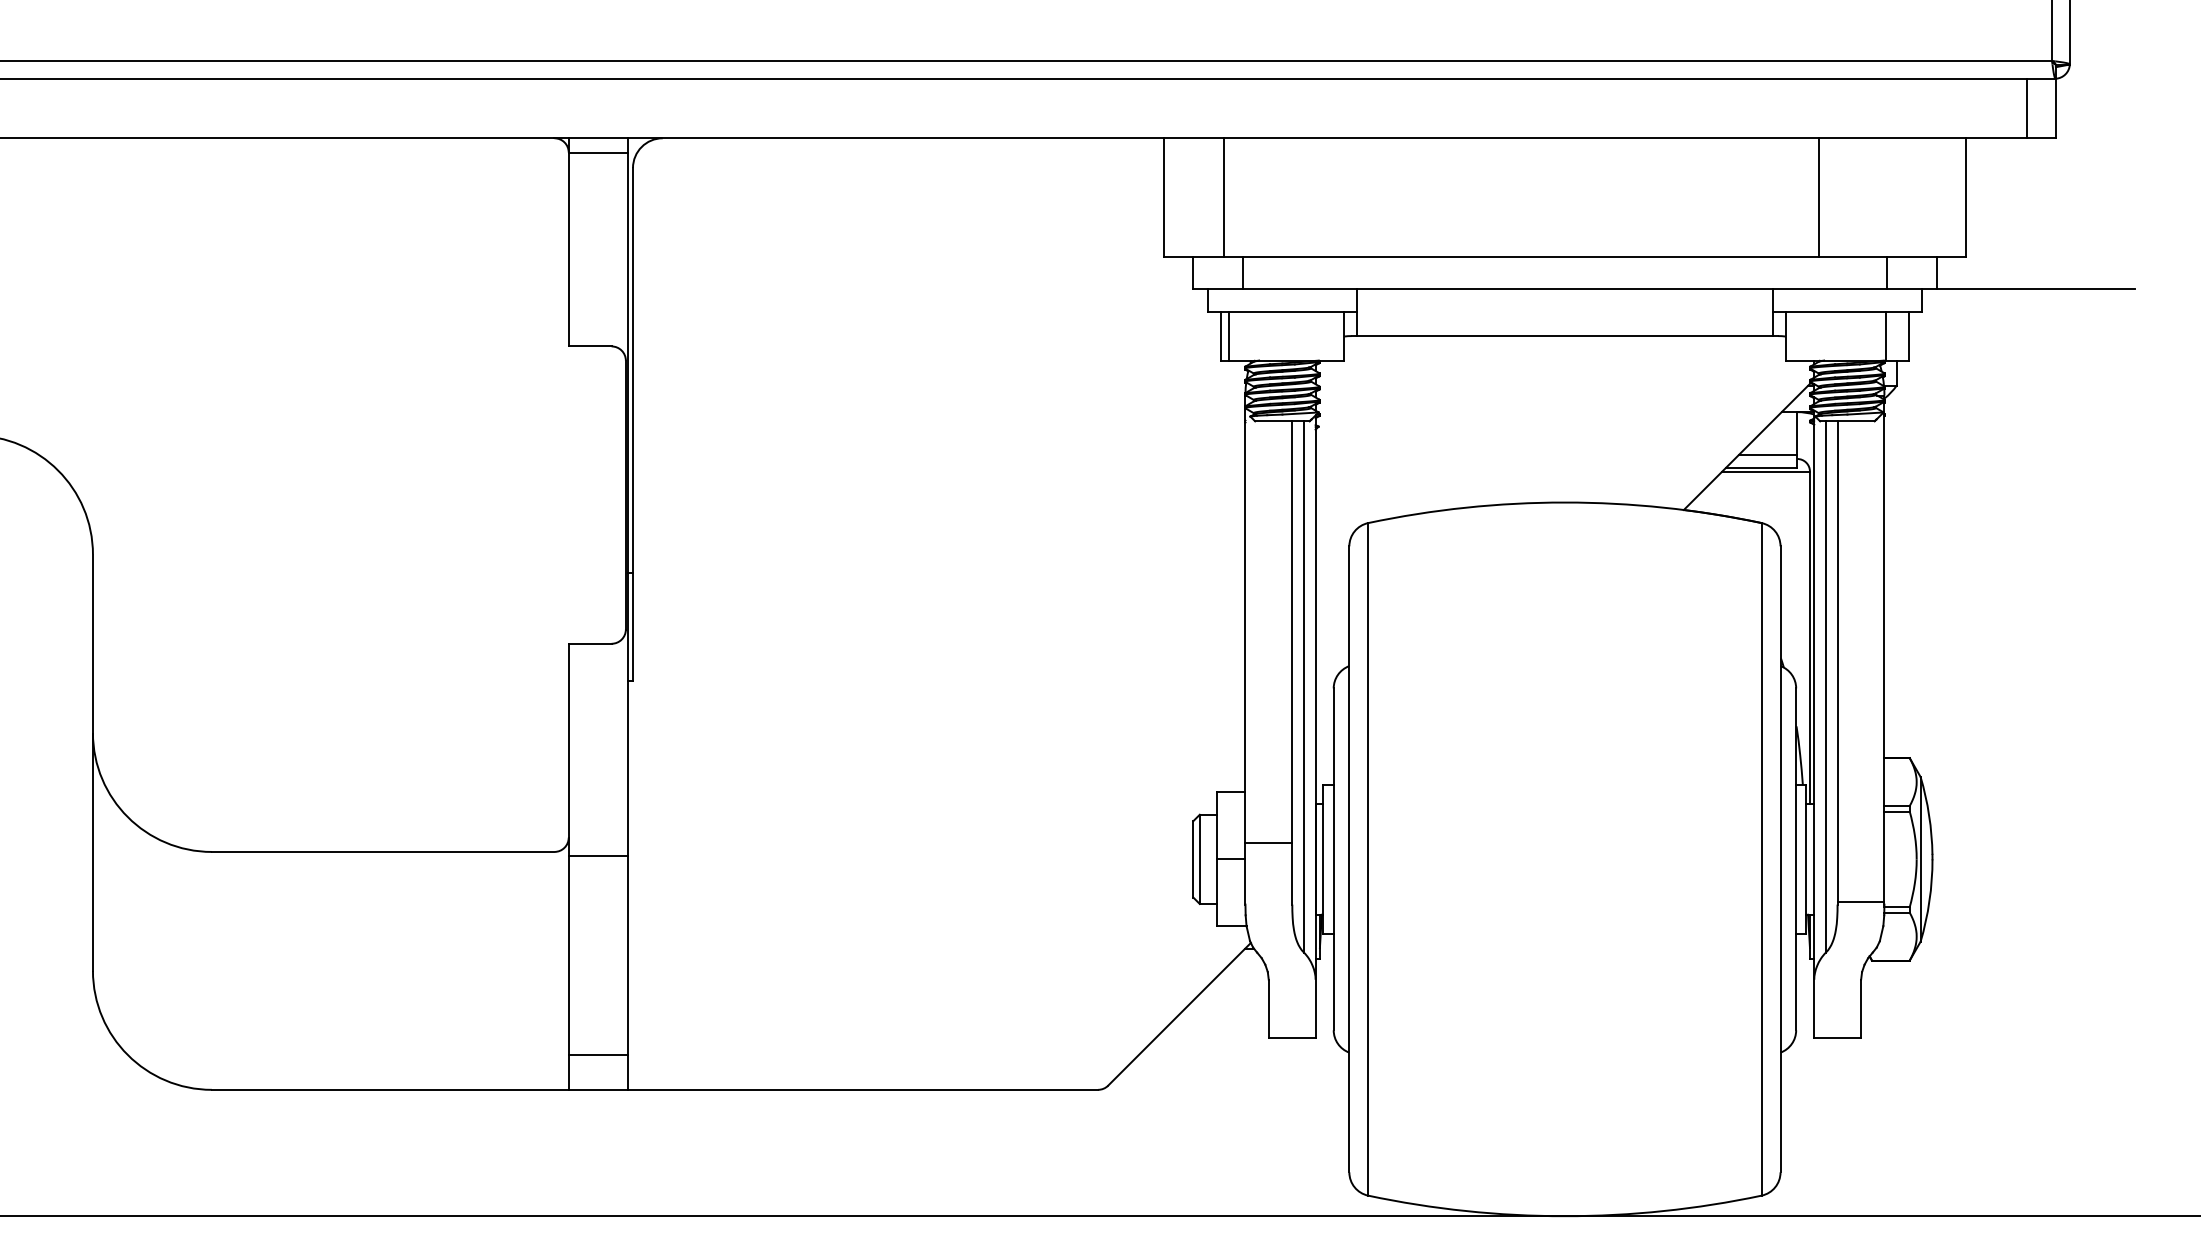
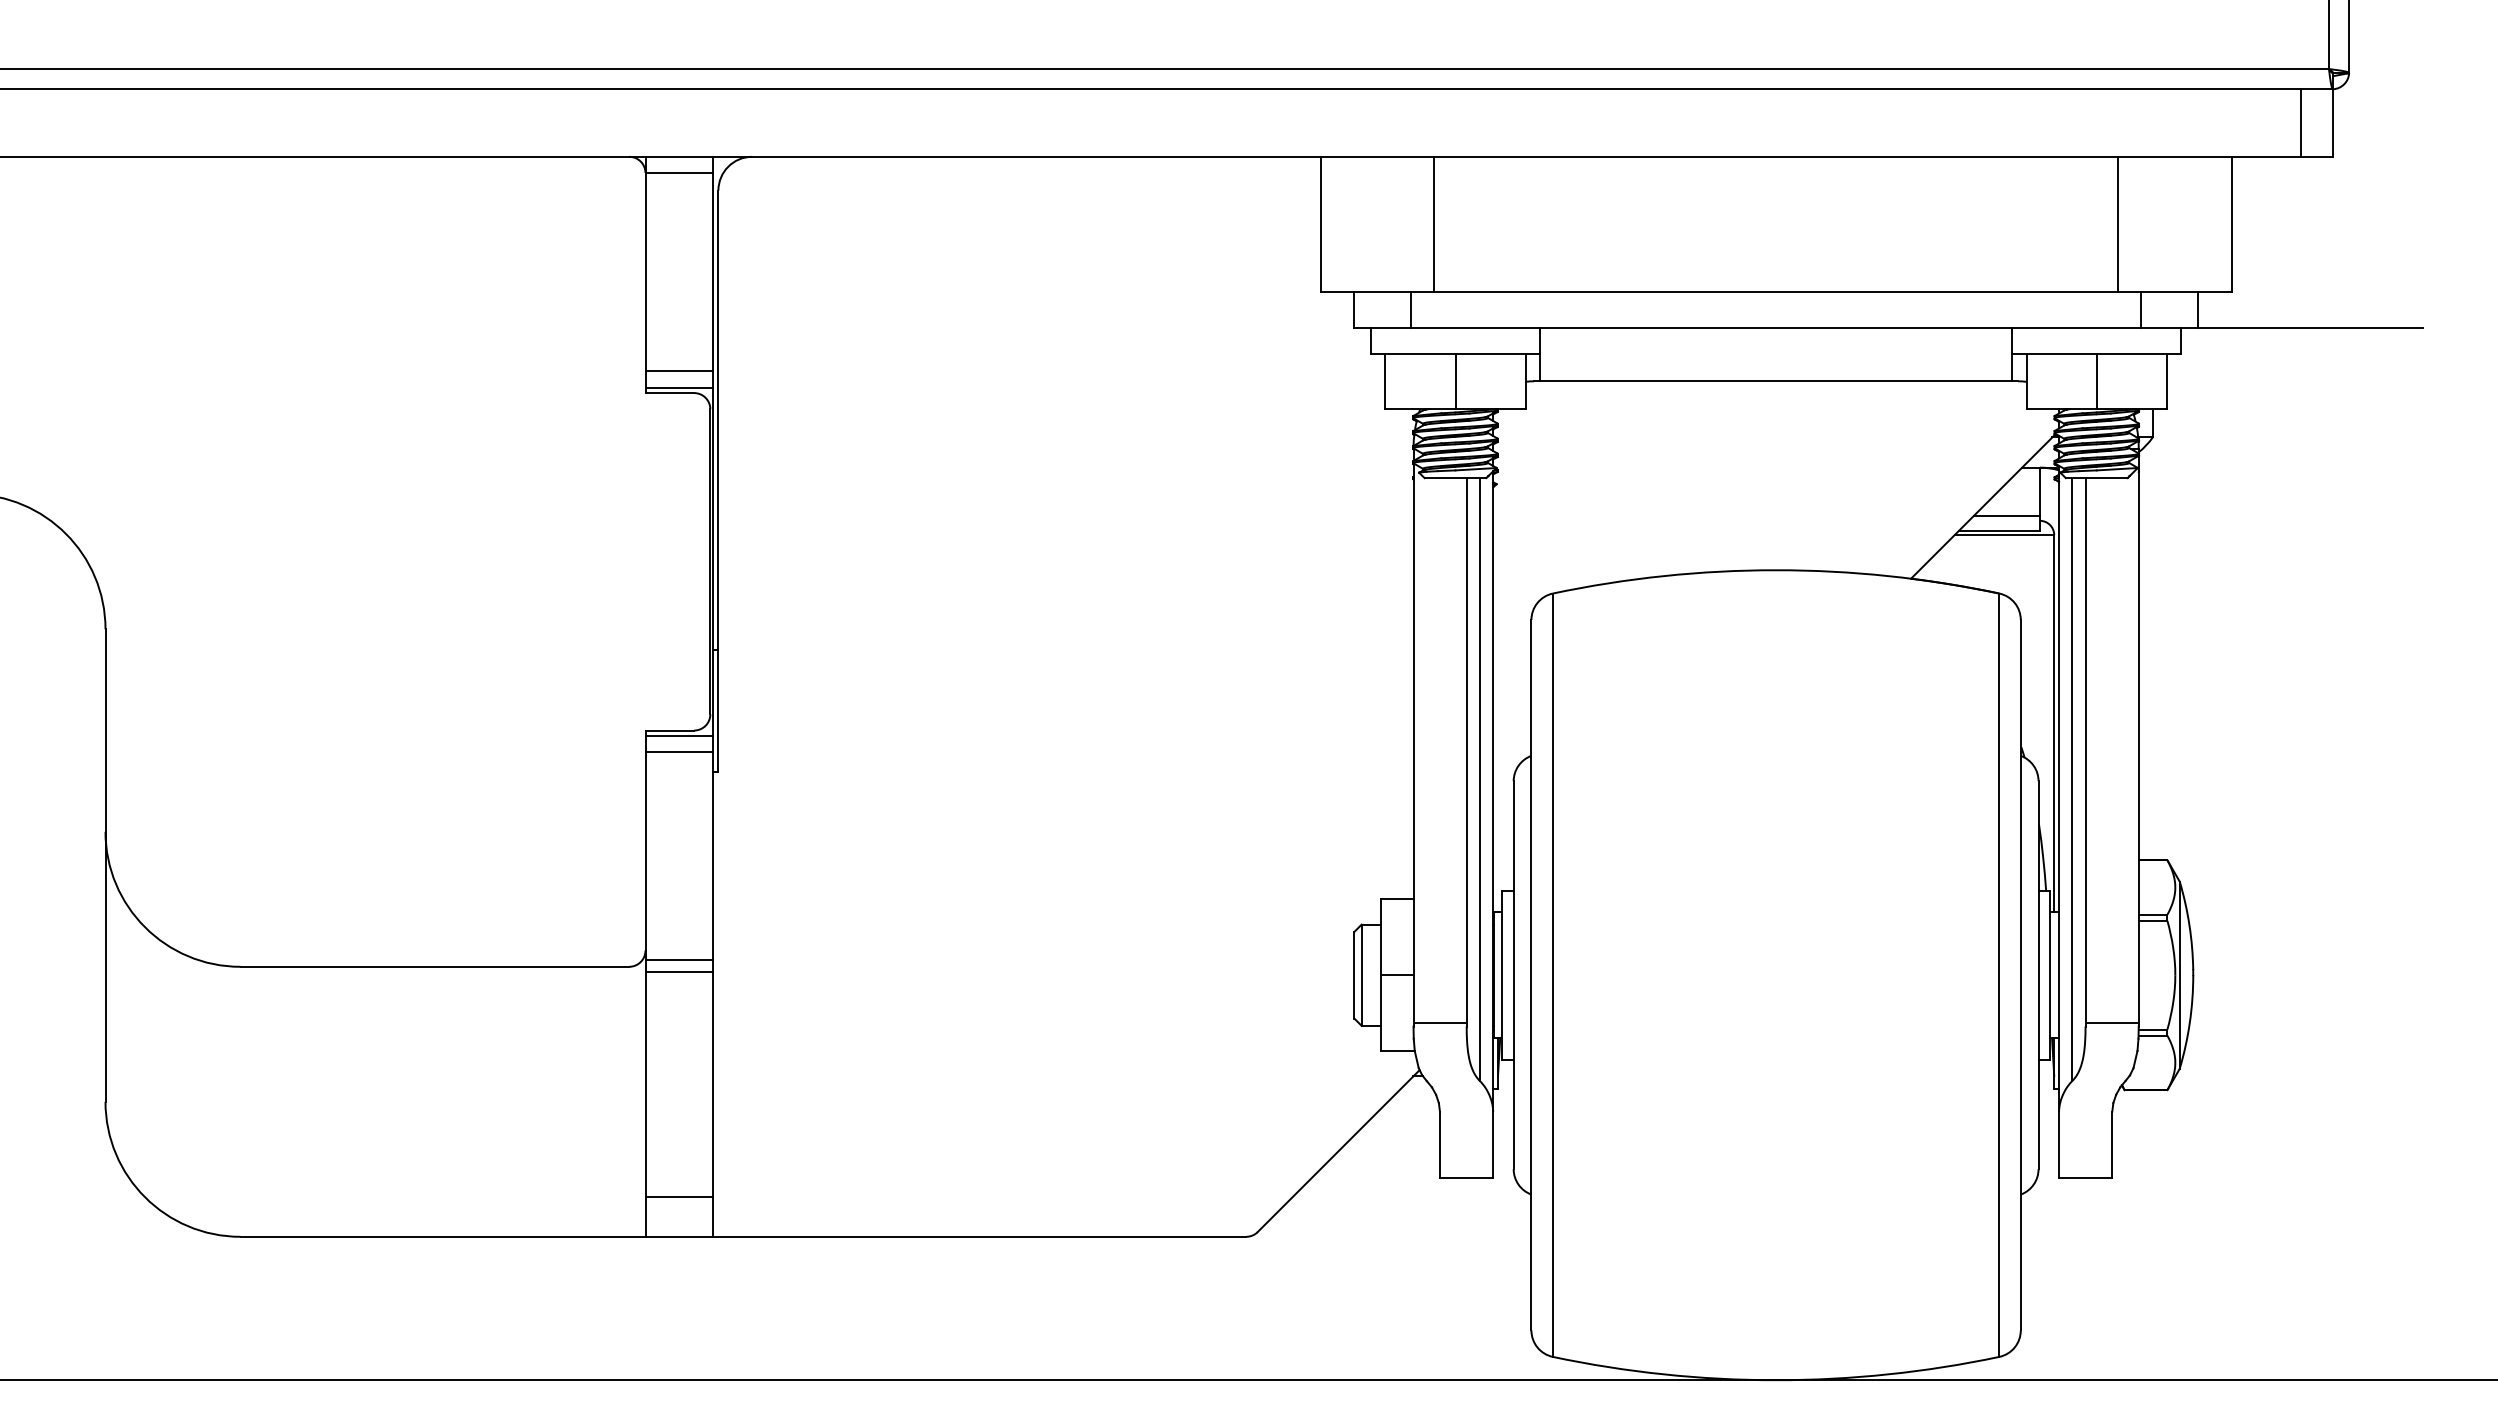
line: (1223, 197) -> (1433, 223), moved
line: (1819, 197) -> (2118, 223), moved
line: (598, 327) -> (679, 371), added
line: (1228, 336) -> (1455, 381), moved
line: (1886, 336) -> (2096, 381), moved
line: (598, 341) -> (679, 387), added
line: (598, 648) -> (679, 735), added
line: (598, 663) -> (679, 752), added
line: (1268, 842) -> (1439, 1023), moved
line: (598, 846) -> (679, 960), added

